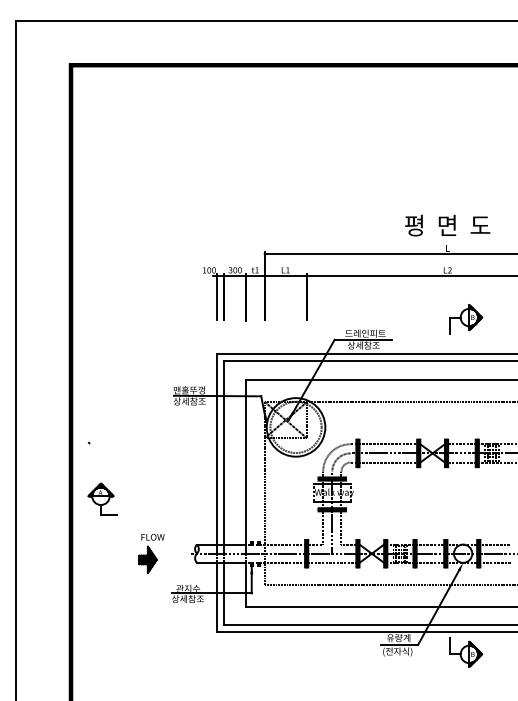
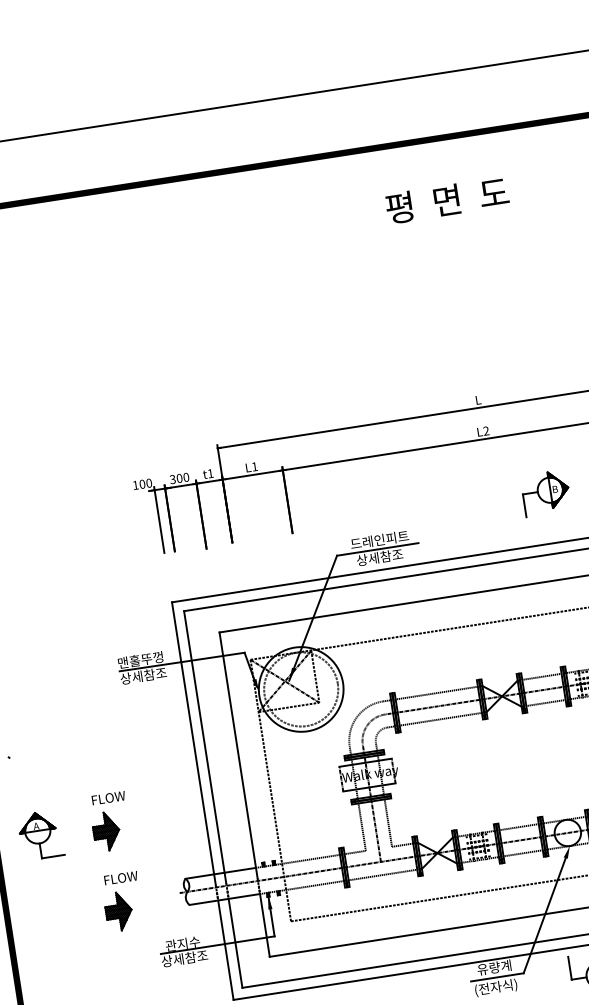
text: (447, 225) -> (447, 200), moved
part: (466, 319) -> (546, 493), moved
part: (151, 498) -> (110, 823), added

